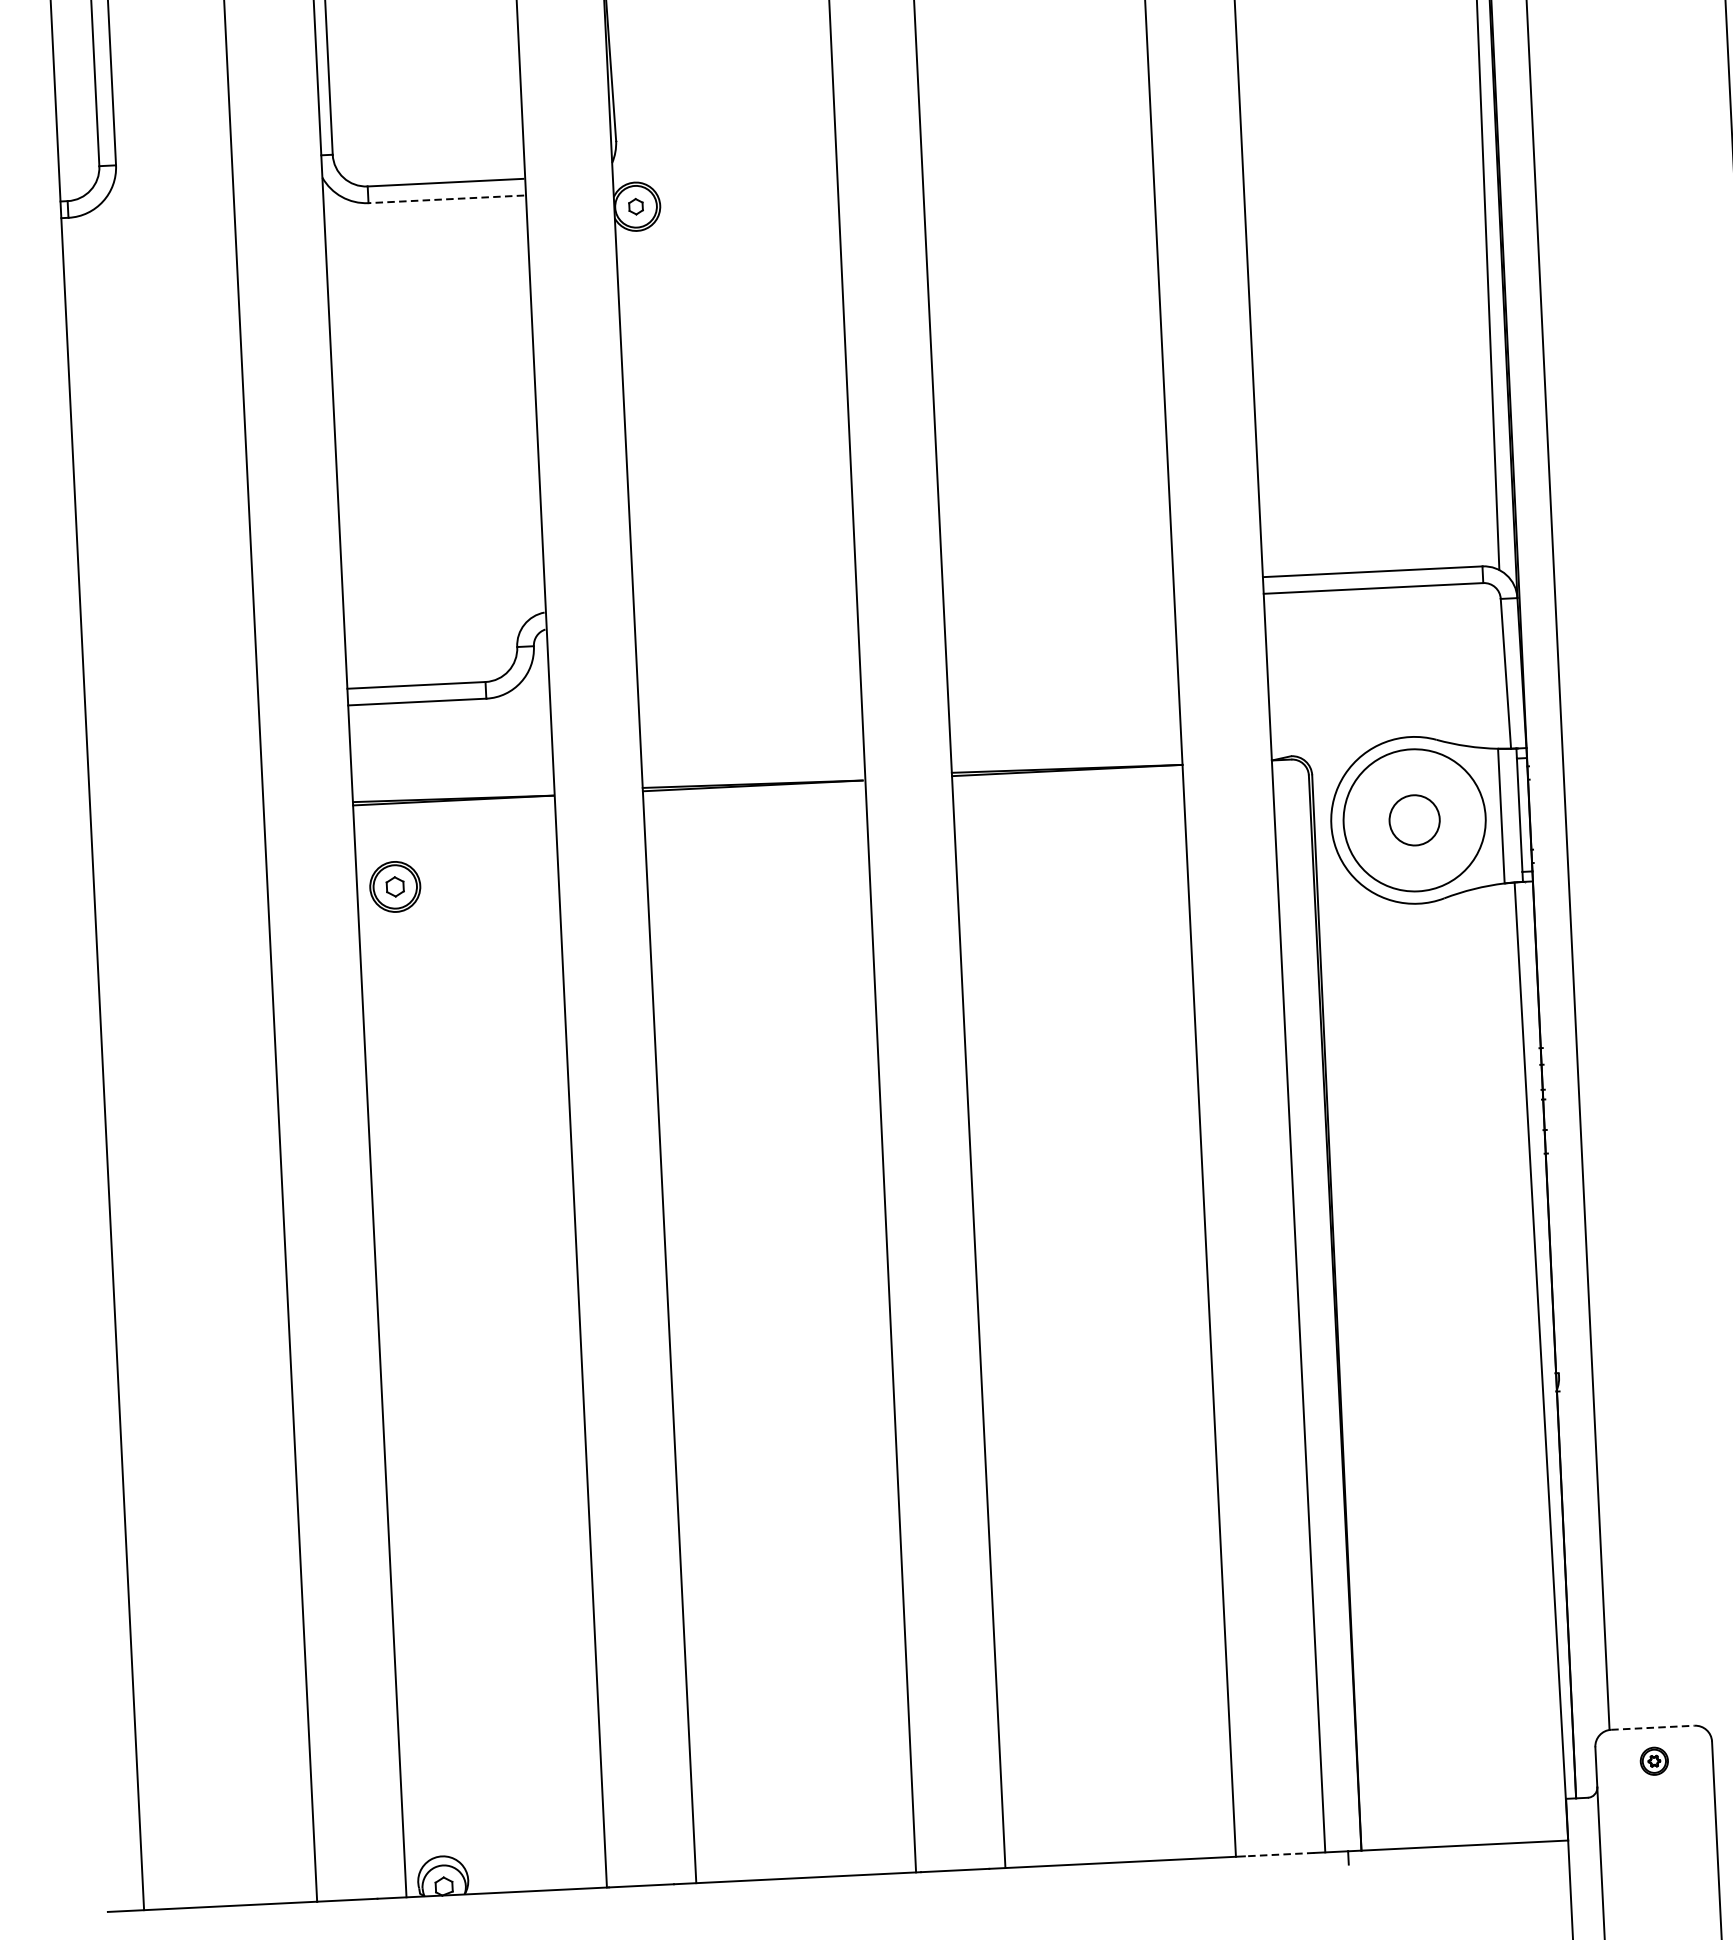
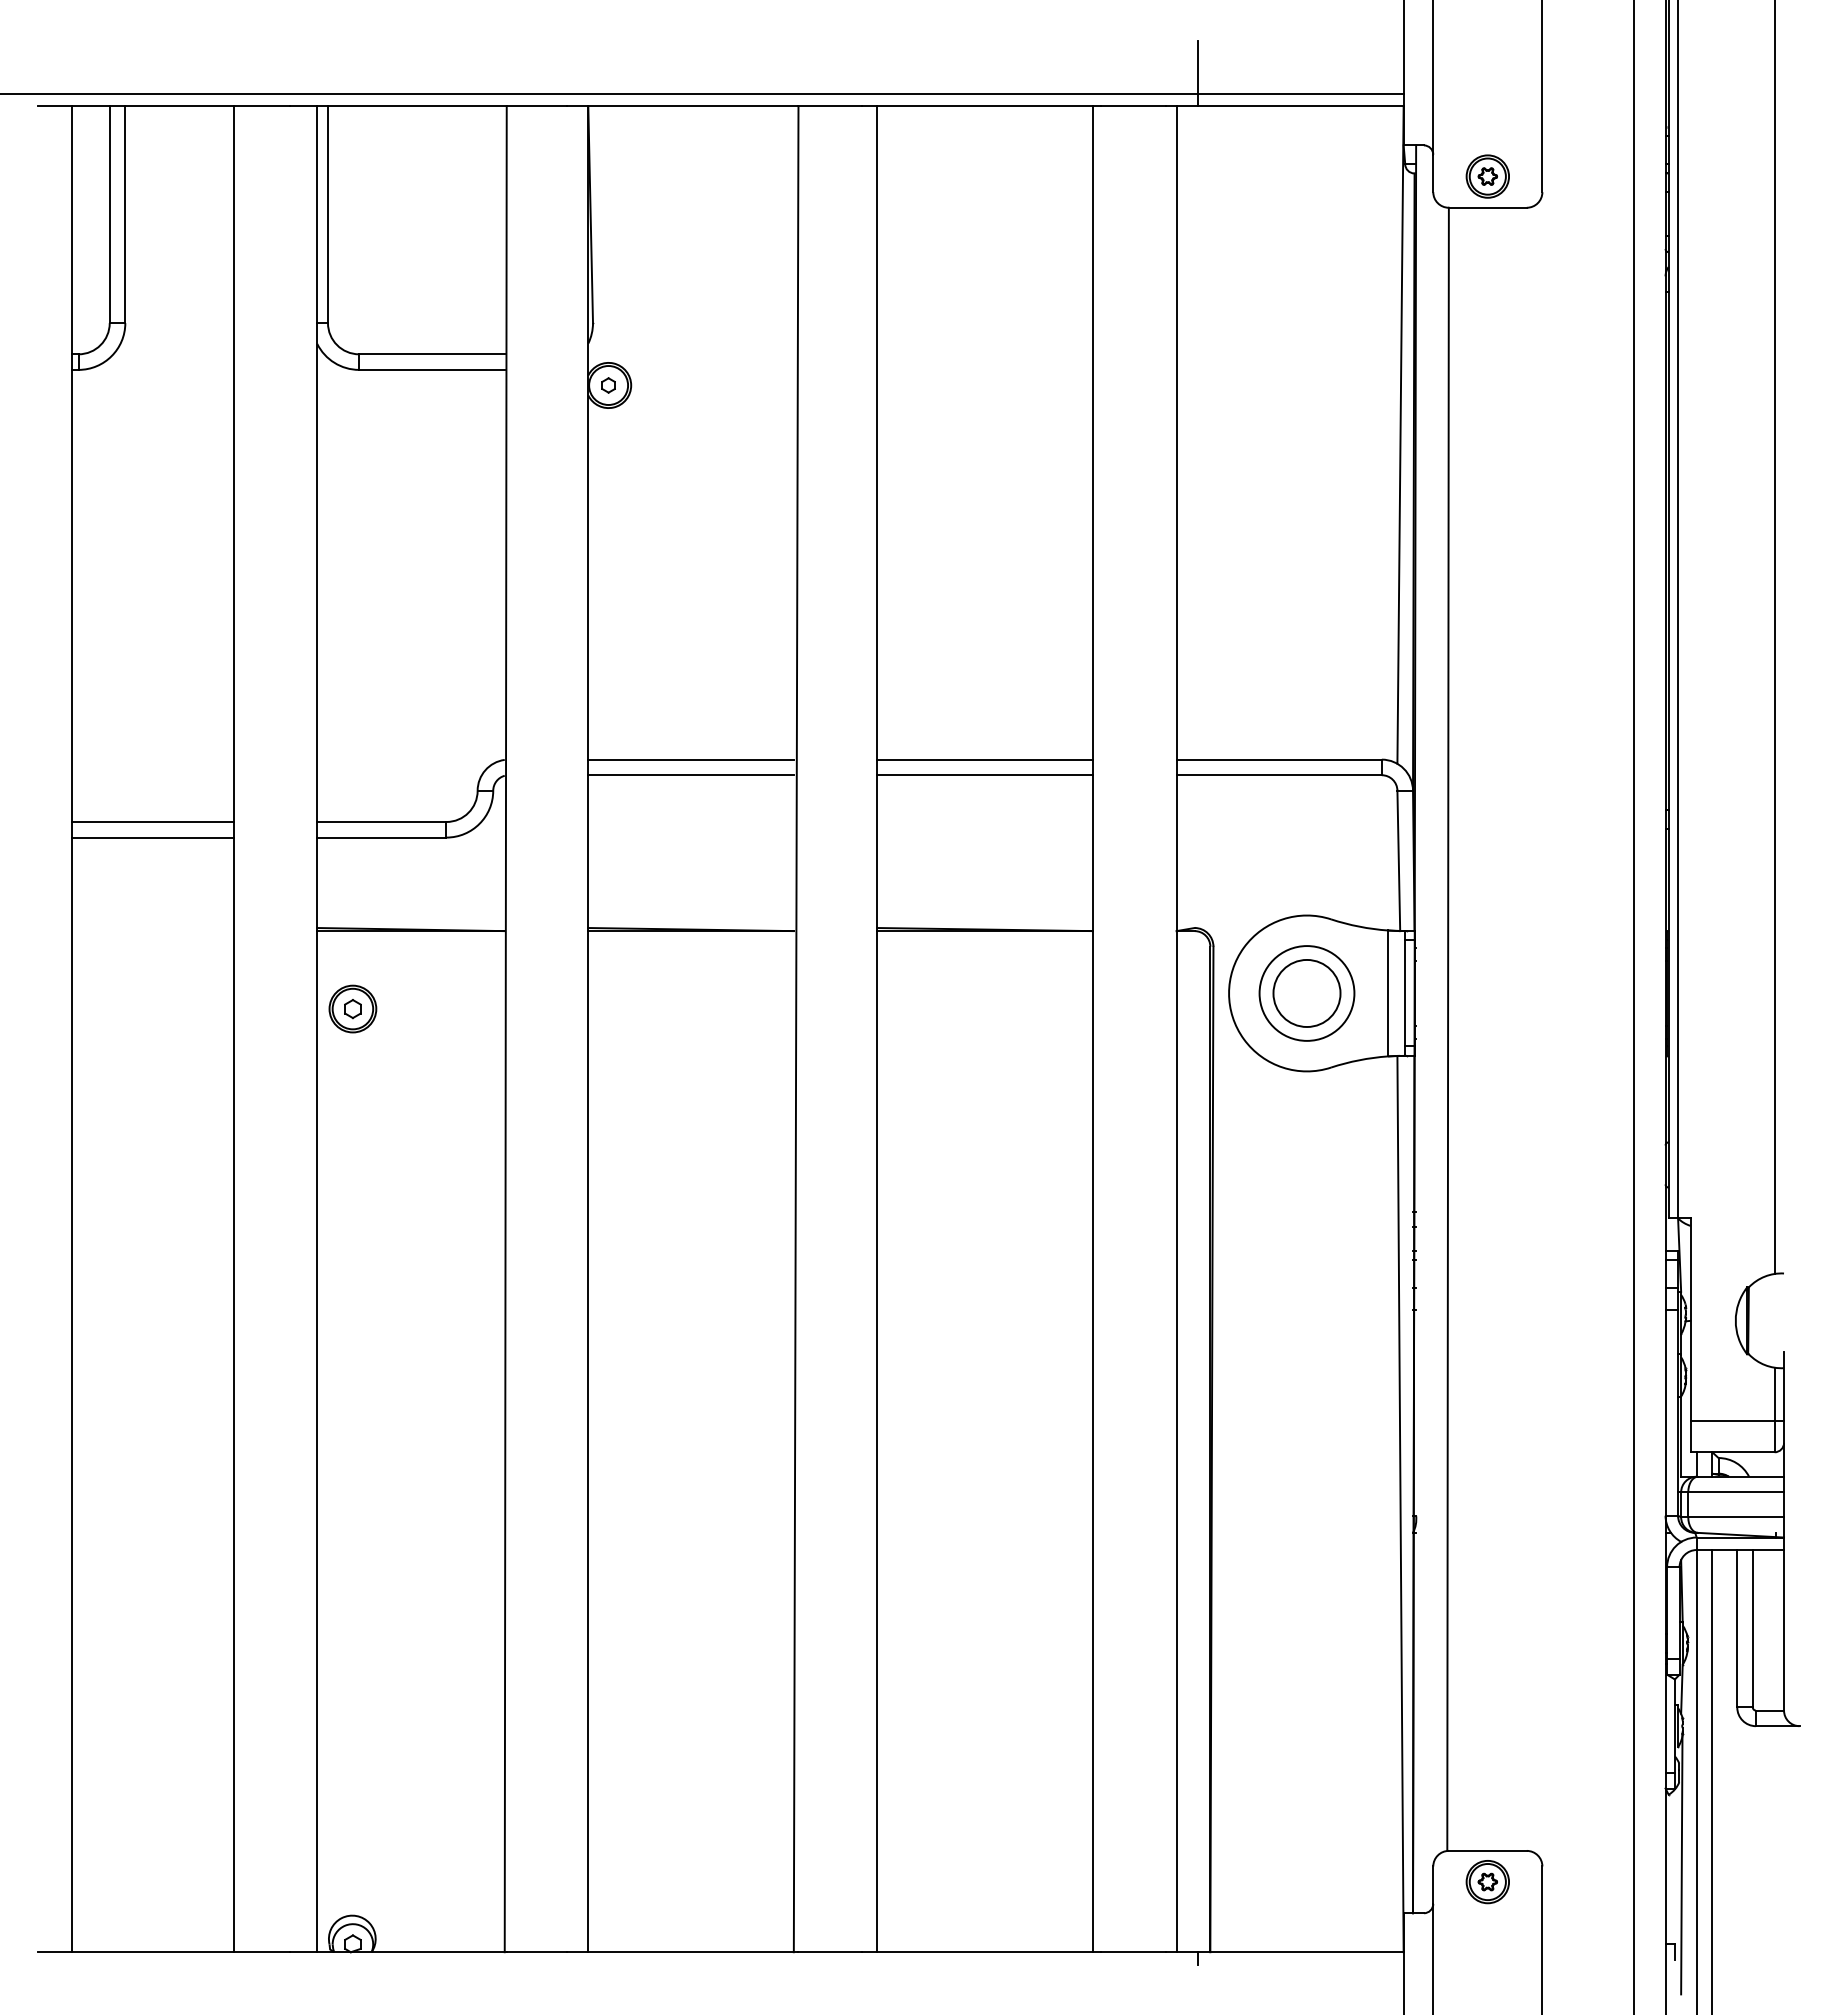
line: (445, 198) -> (431, 369), dashed -> solid
line: (1057, 587) -> (984, 759), added
line: (743, 602) -> (690, 759), added
line: (1058, 604) -> (984, 775), added
line: (744, 619) -> (690, 775), added
line: (171, 697) -> (152, 822), added
line: (171, 713) -> (152, 837), added
circle: (1414, 819) -> (1306, 992), size x1.43
circle: (1414, 820) -> (1306, 993), size x0.71
line: (1652, 1727) -> (1487, 1850), dashed -> solid
part: (1654, 1761) -> (1487, 1882), size x1.67
line: (1279, 1854) -> (1133, 1952), dashed -> solid

